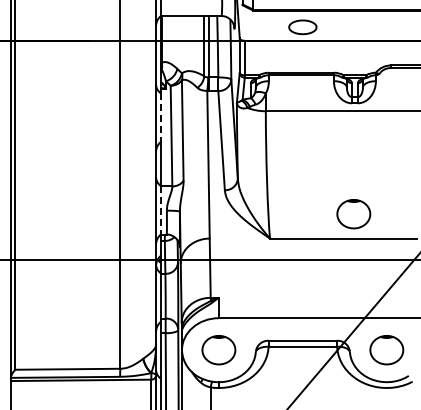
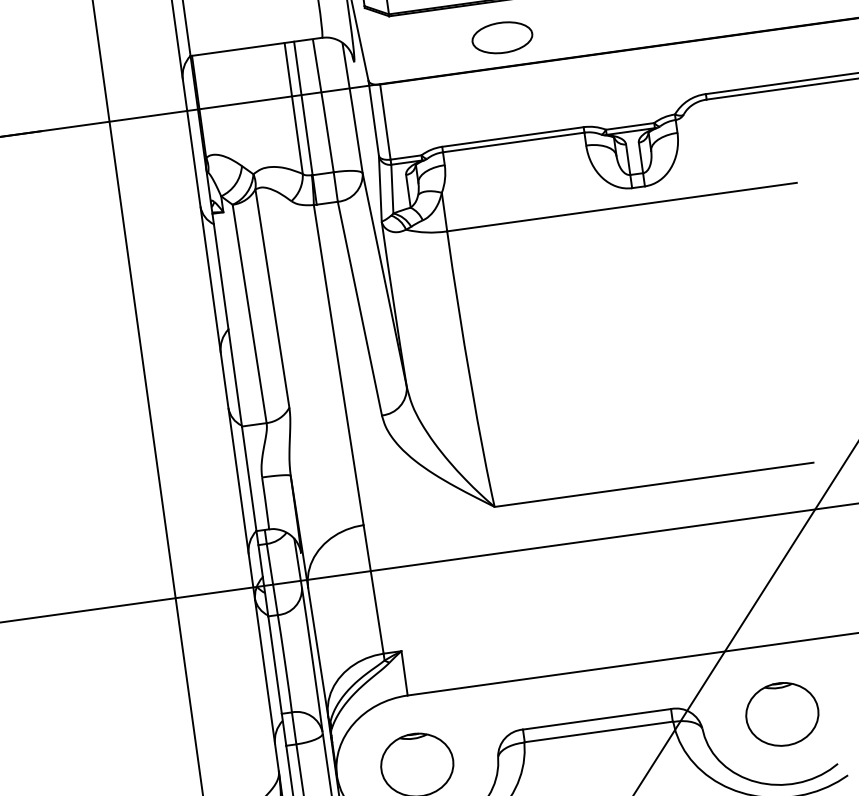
line: (161, 118) -> (222, 278), dashed -> solid
line: (161, 210) -> (250, 478), dashed -> solid
part: (353, 214) -> (668, 429), removed

